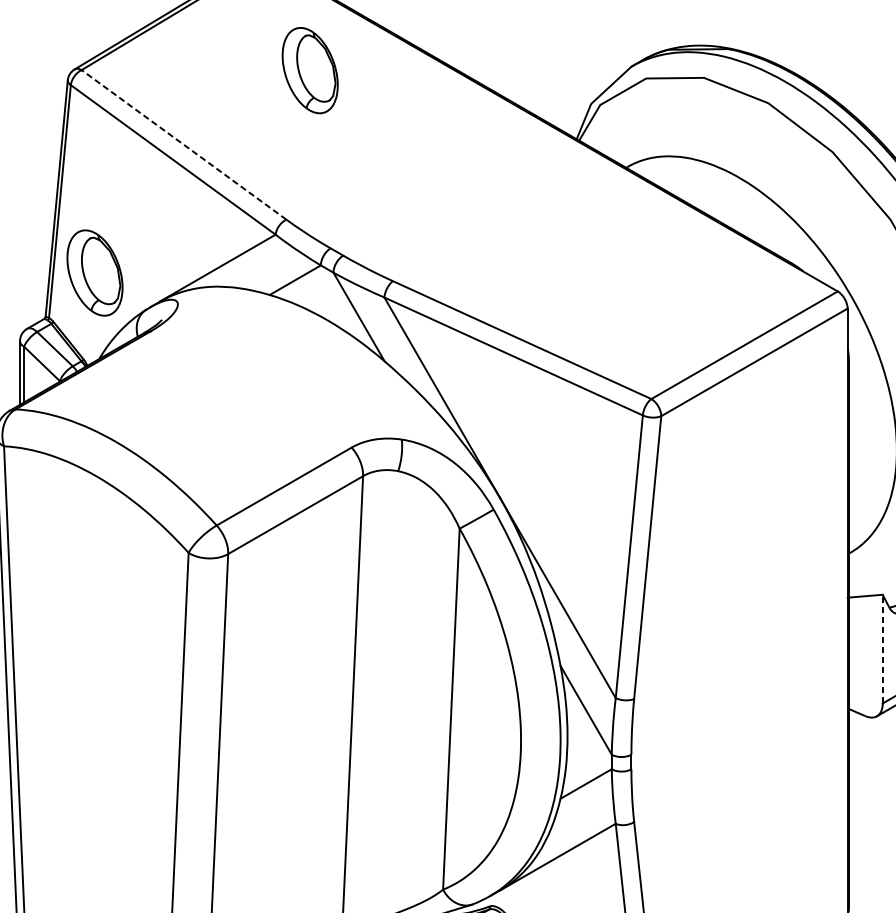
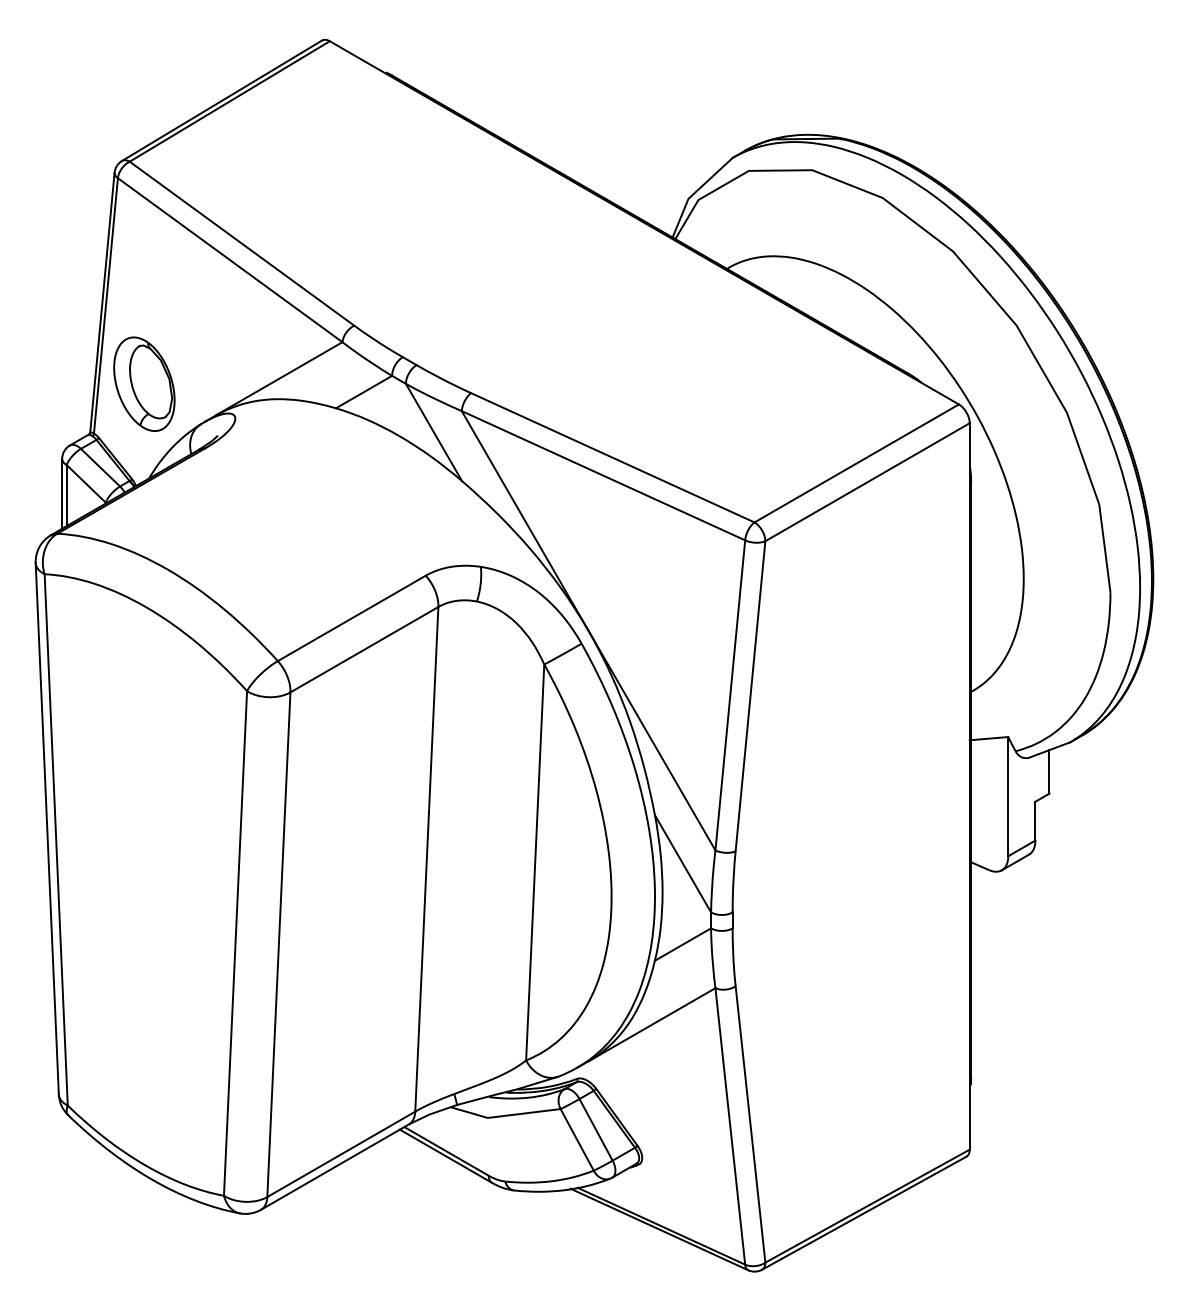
part: (310, 69) -> (380, 161), removed
line: (183, 144) -> (241, 243), dashed -> solid
line: (882, 648) -> (1008, 796), dashed -> solid

